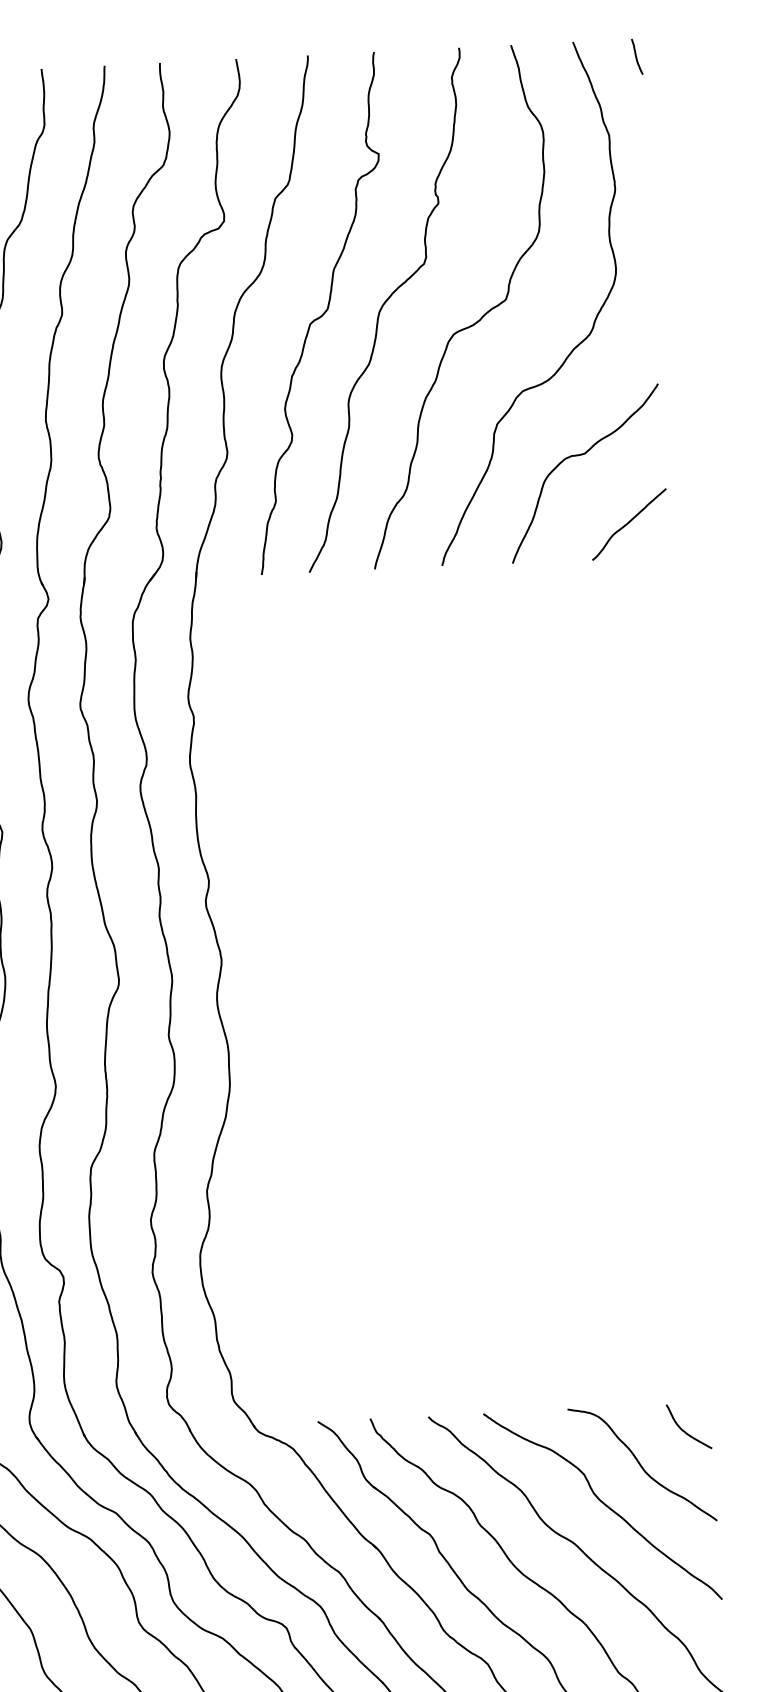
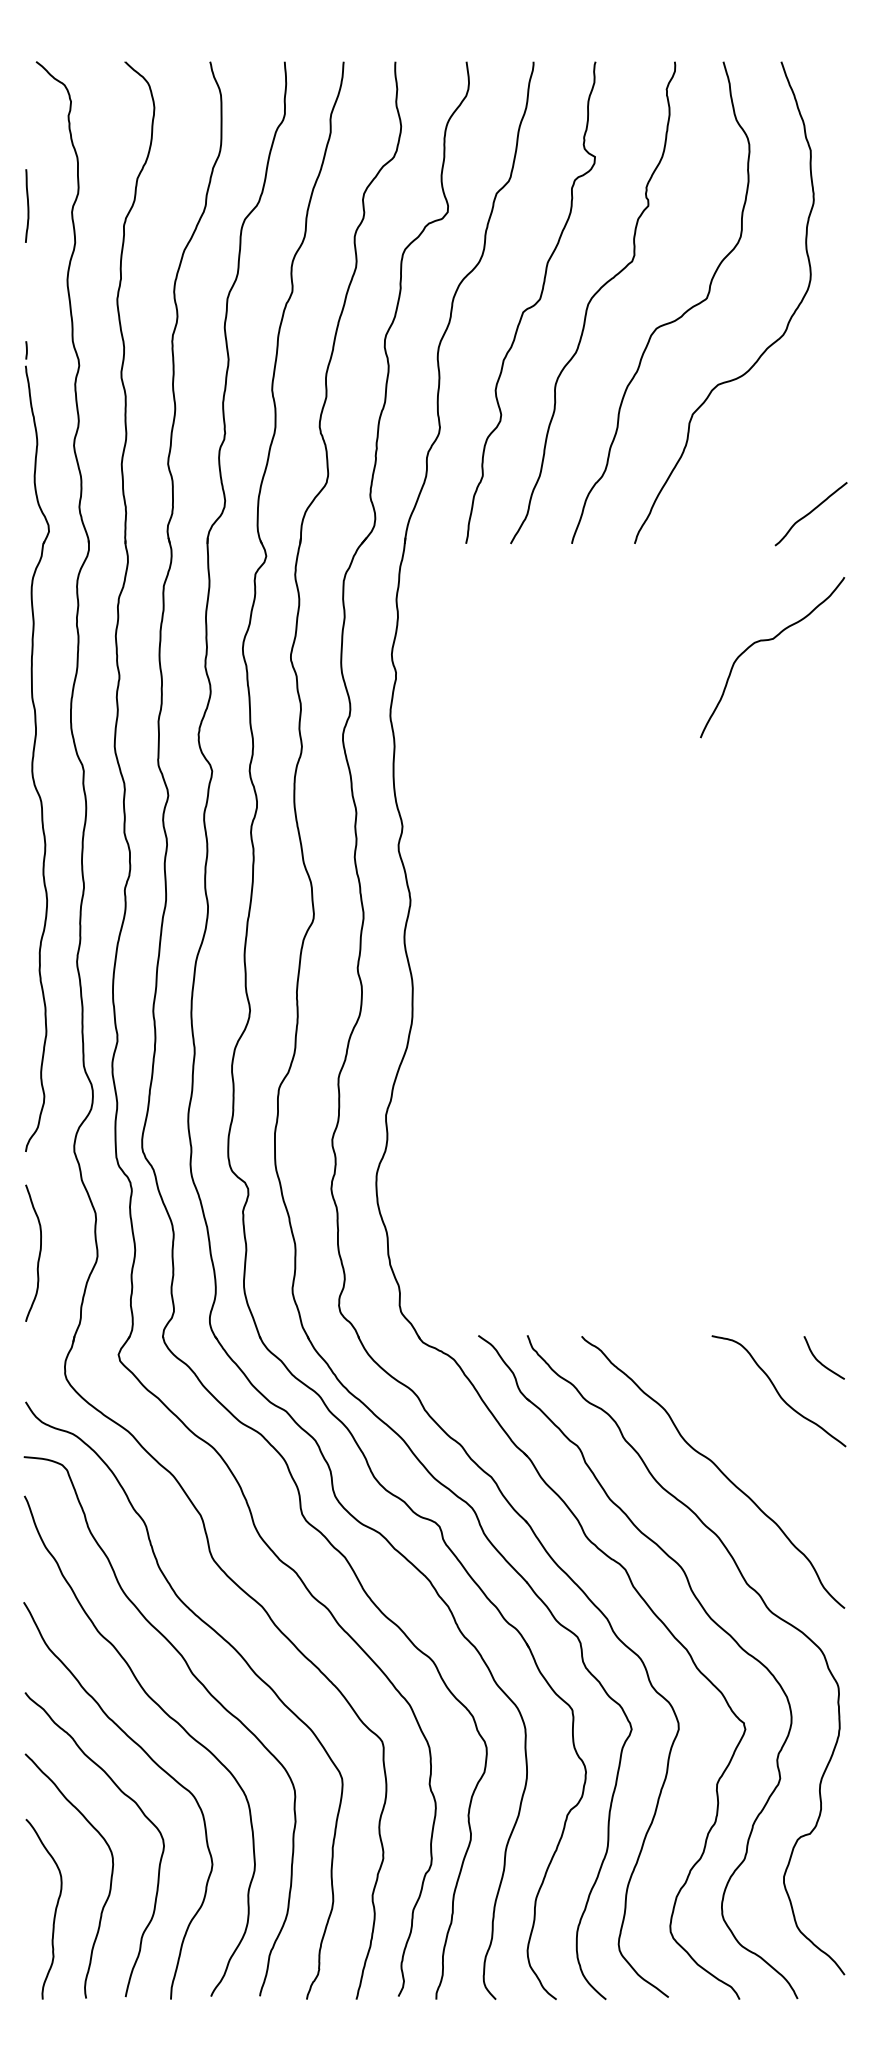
curve: (637, 56) -> (840, 78), removed
curve: (583, 455) -> (771, 640), moved
curve: (603, 1504) -> (740, 1426), removed

